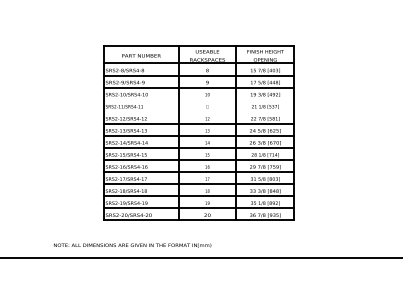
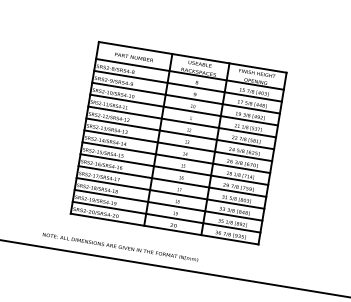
line: (199, 99) -> (184, 109), added
line: (199, 111) -> (182, 121), added
text: (132, 245) -> (120, 247), moved

